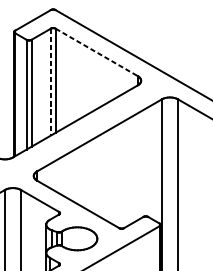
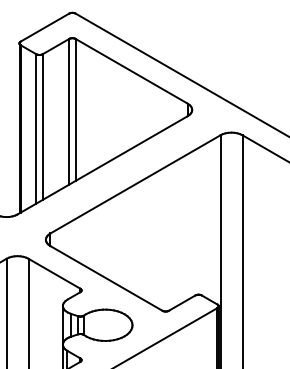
line: (96, 52) -> (131, 71), dashed -> solid
line: (51, 81) -> (69, 111), dashed -> solid

